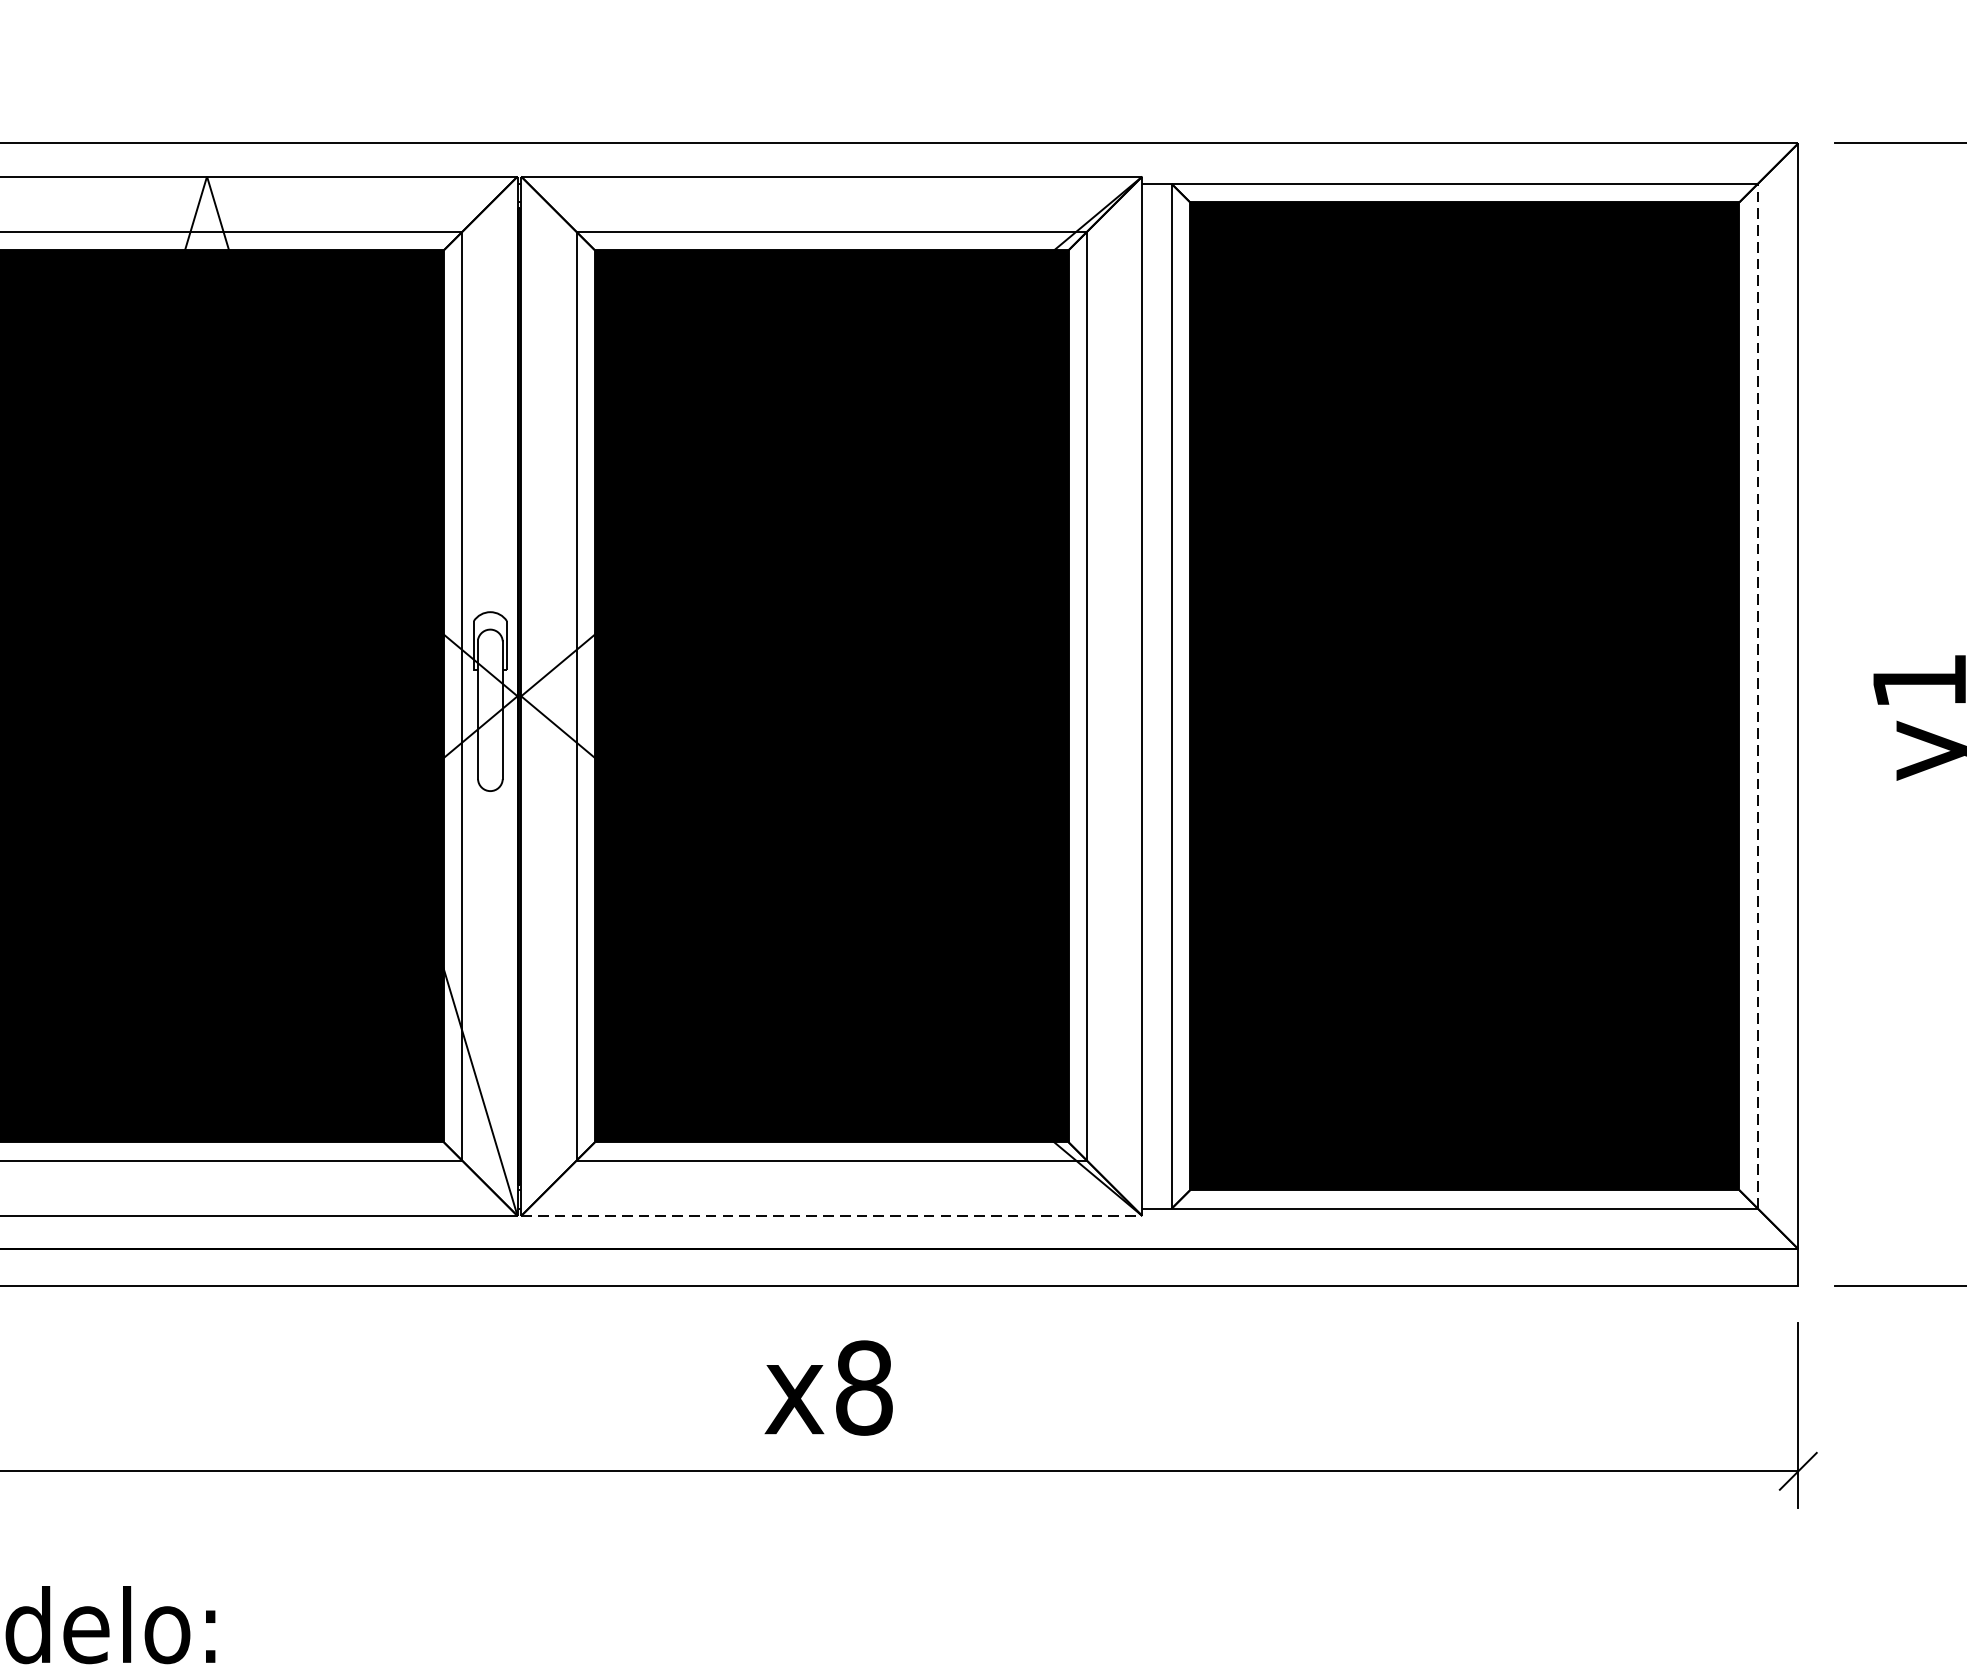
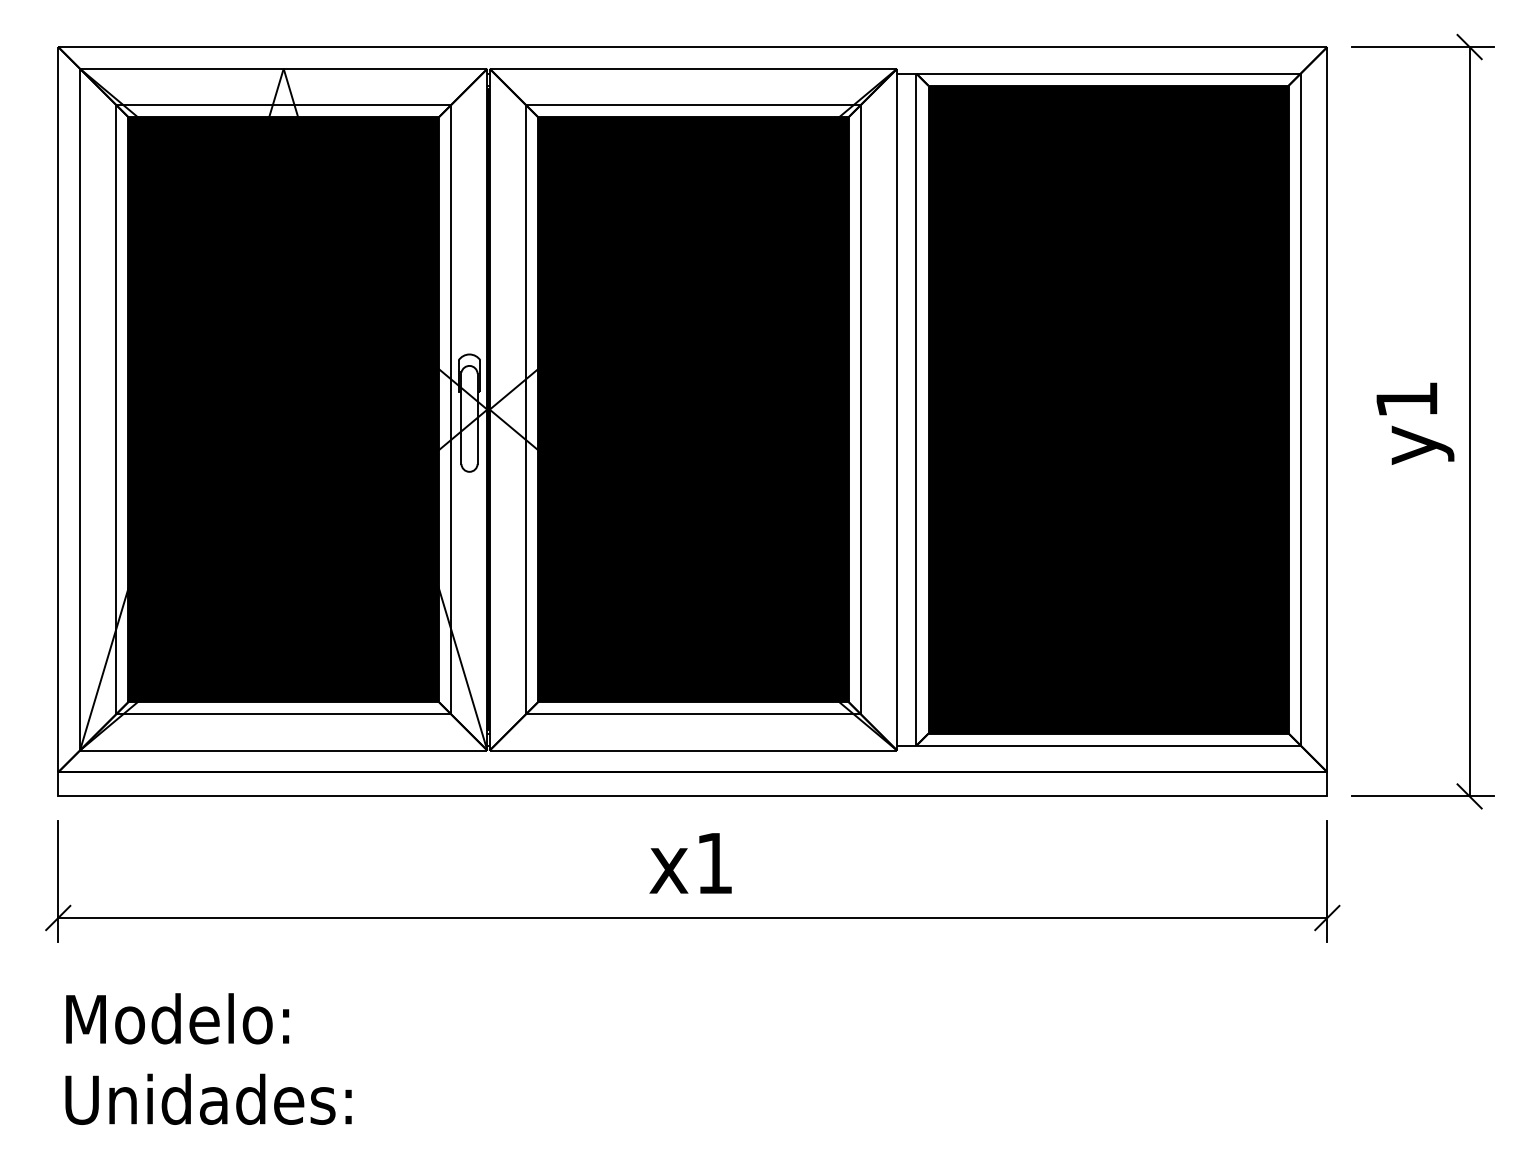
line: (1757, 696) -> (1300, 409), dashed -> solid
line: (831, 1215) -> (693, 750), dashed -> solid
text: (863, 1388) -> (714, 863), x8 -> x1

